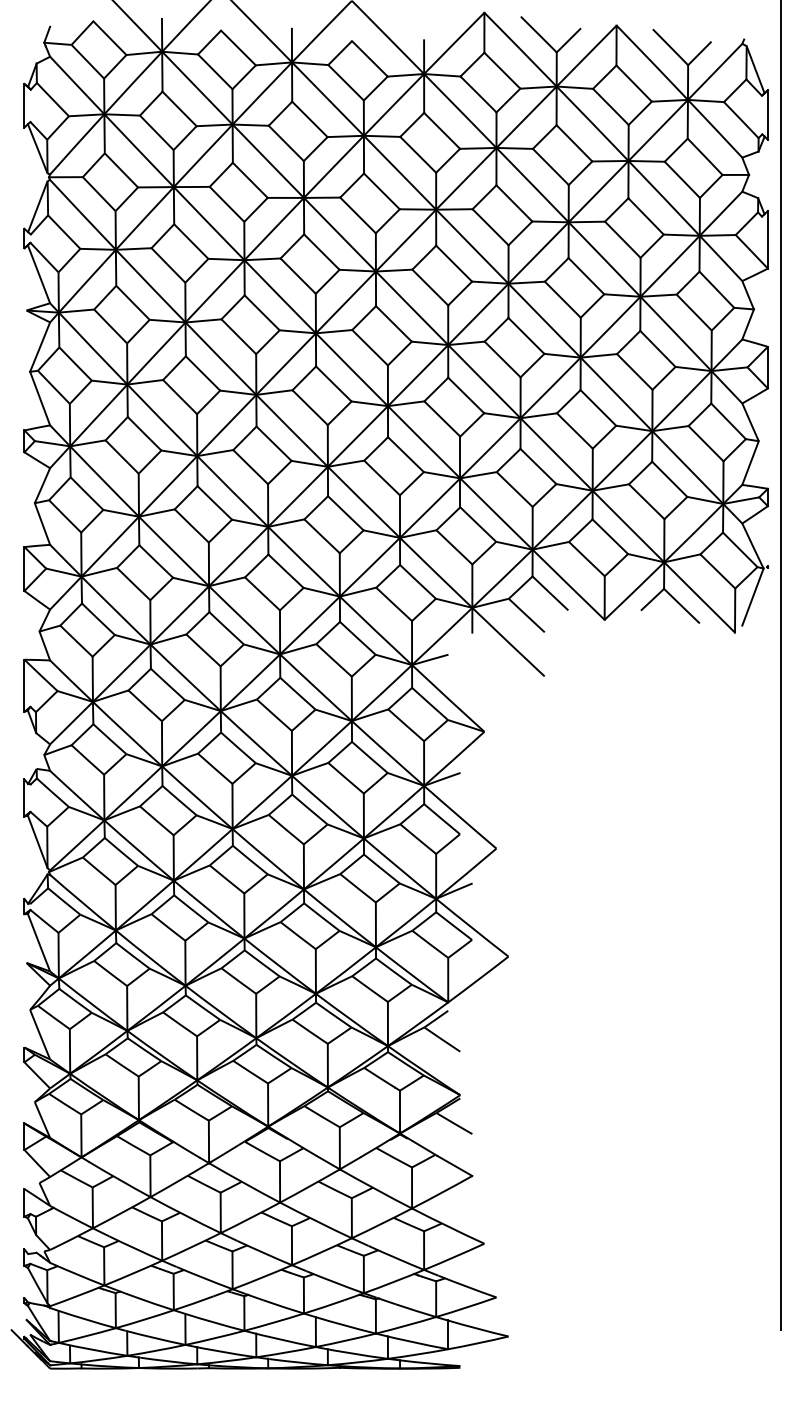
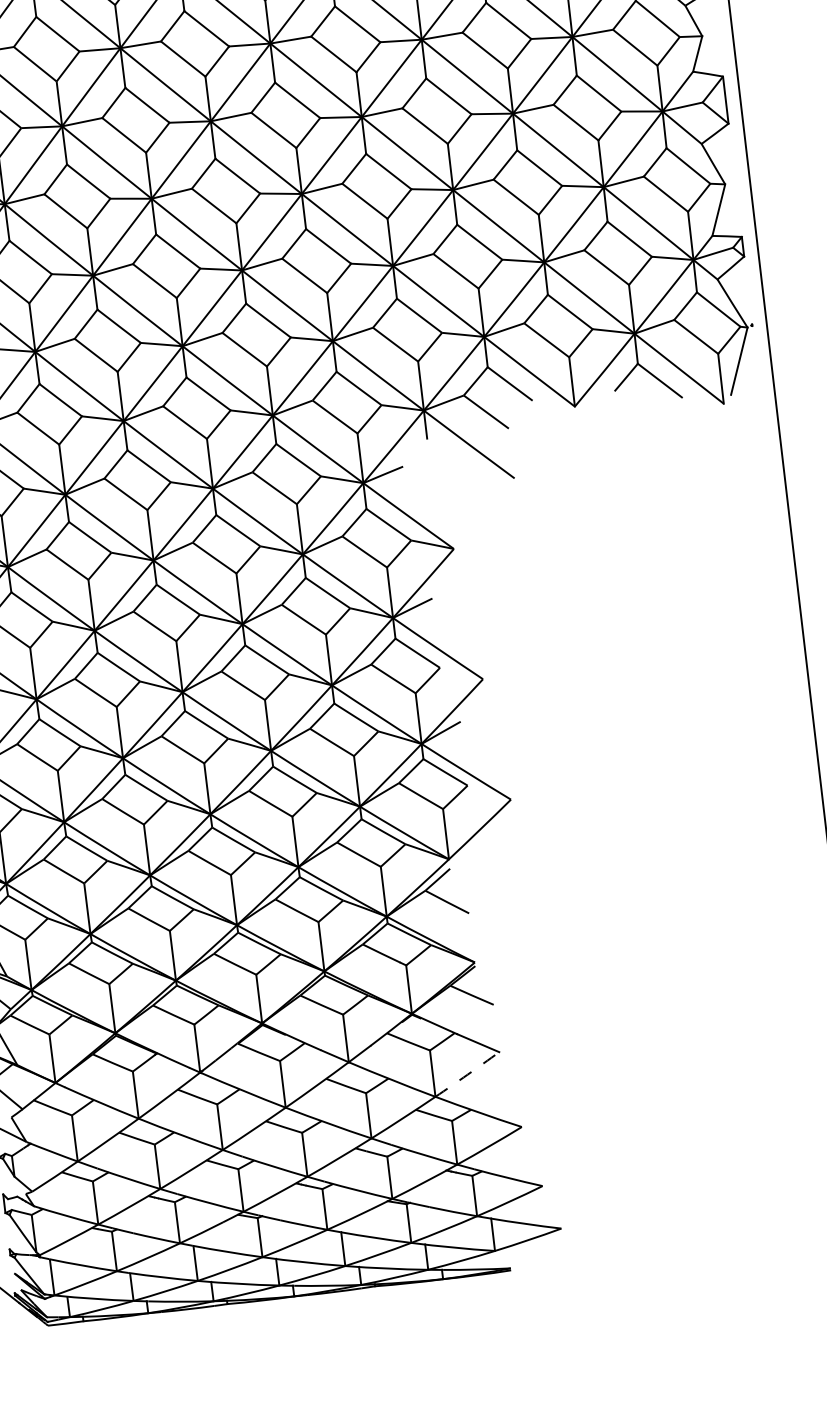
arc: (442, 1192) -> (467, 1074), solid -> dashed

